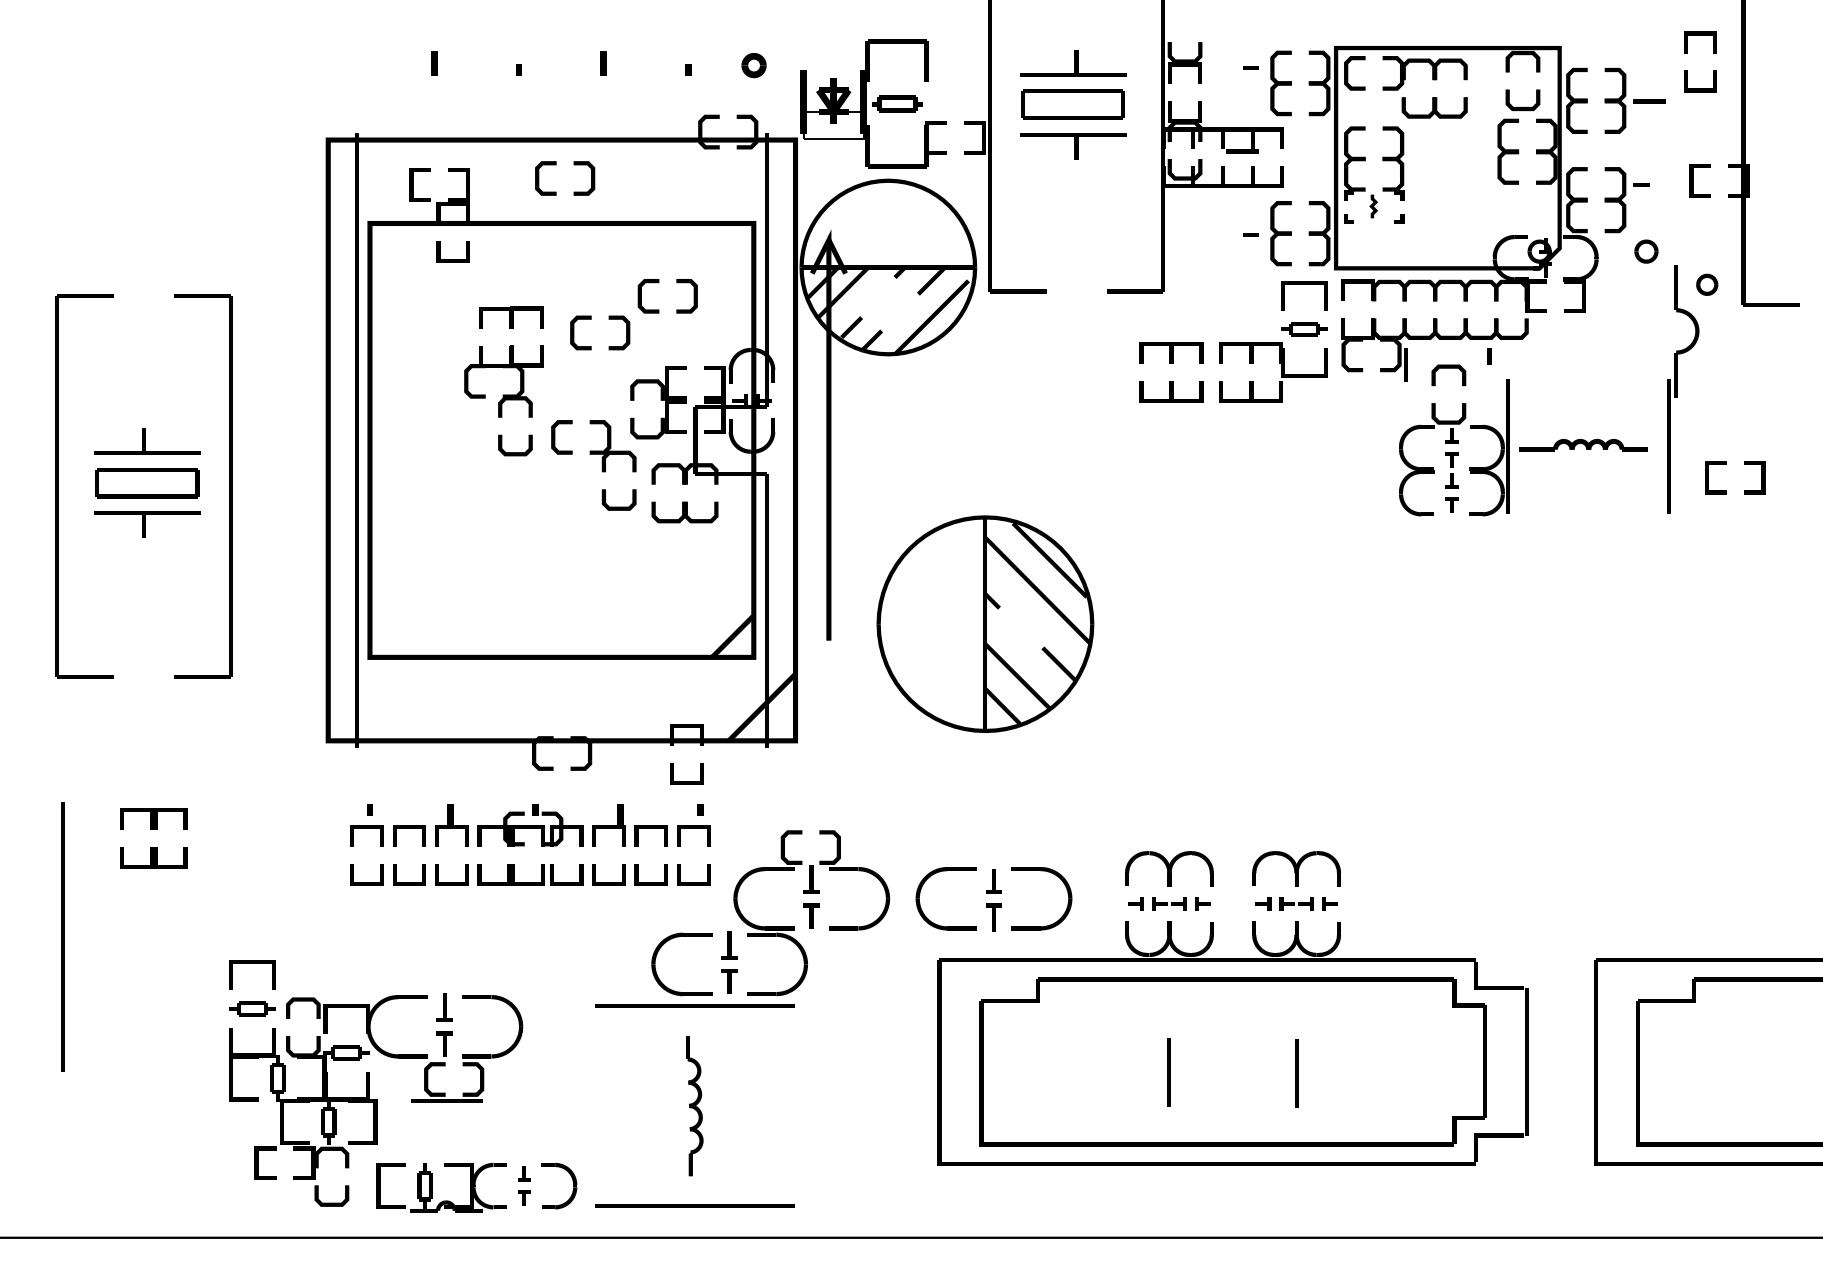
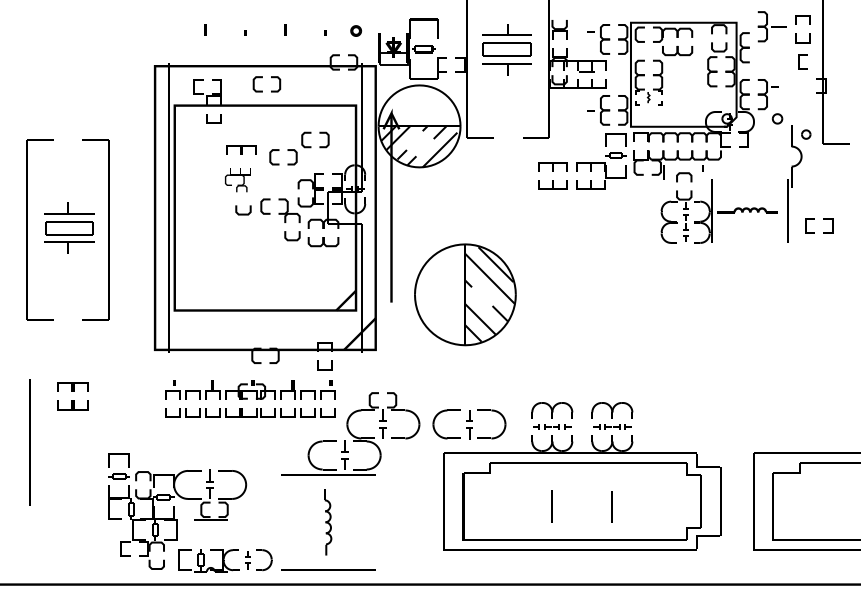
part: (1633, 100) -> (771, 26), moved
line: (1692, 180) -> (799, 61), moved
part: (502, 382) -> (237, 180), size x0.7

